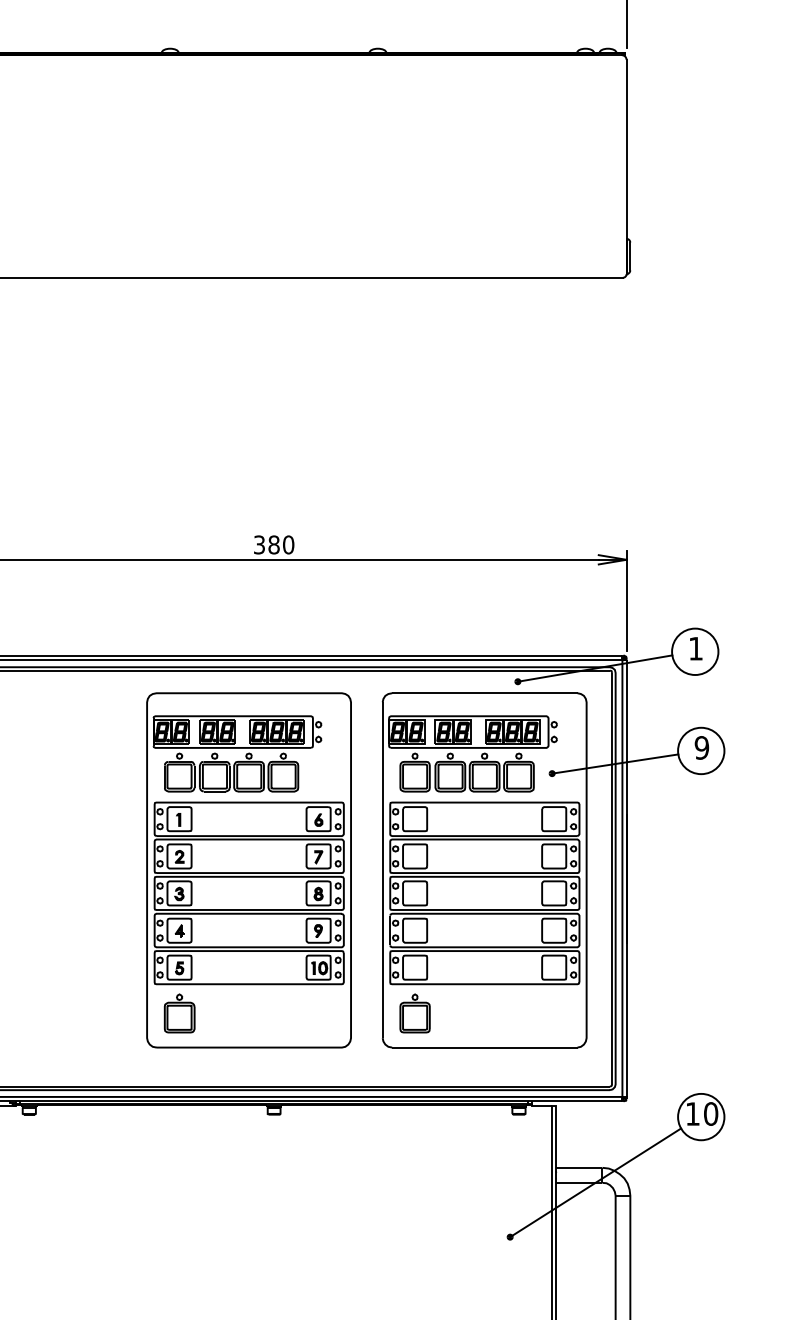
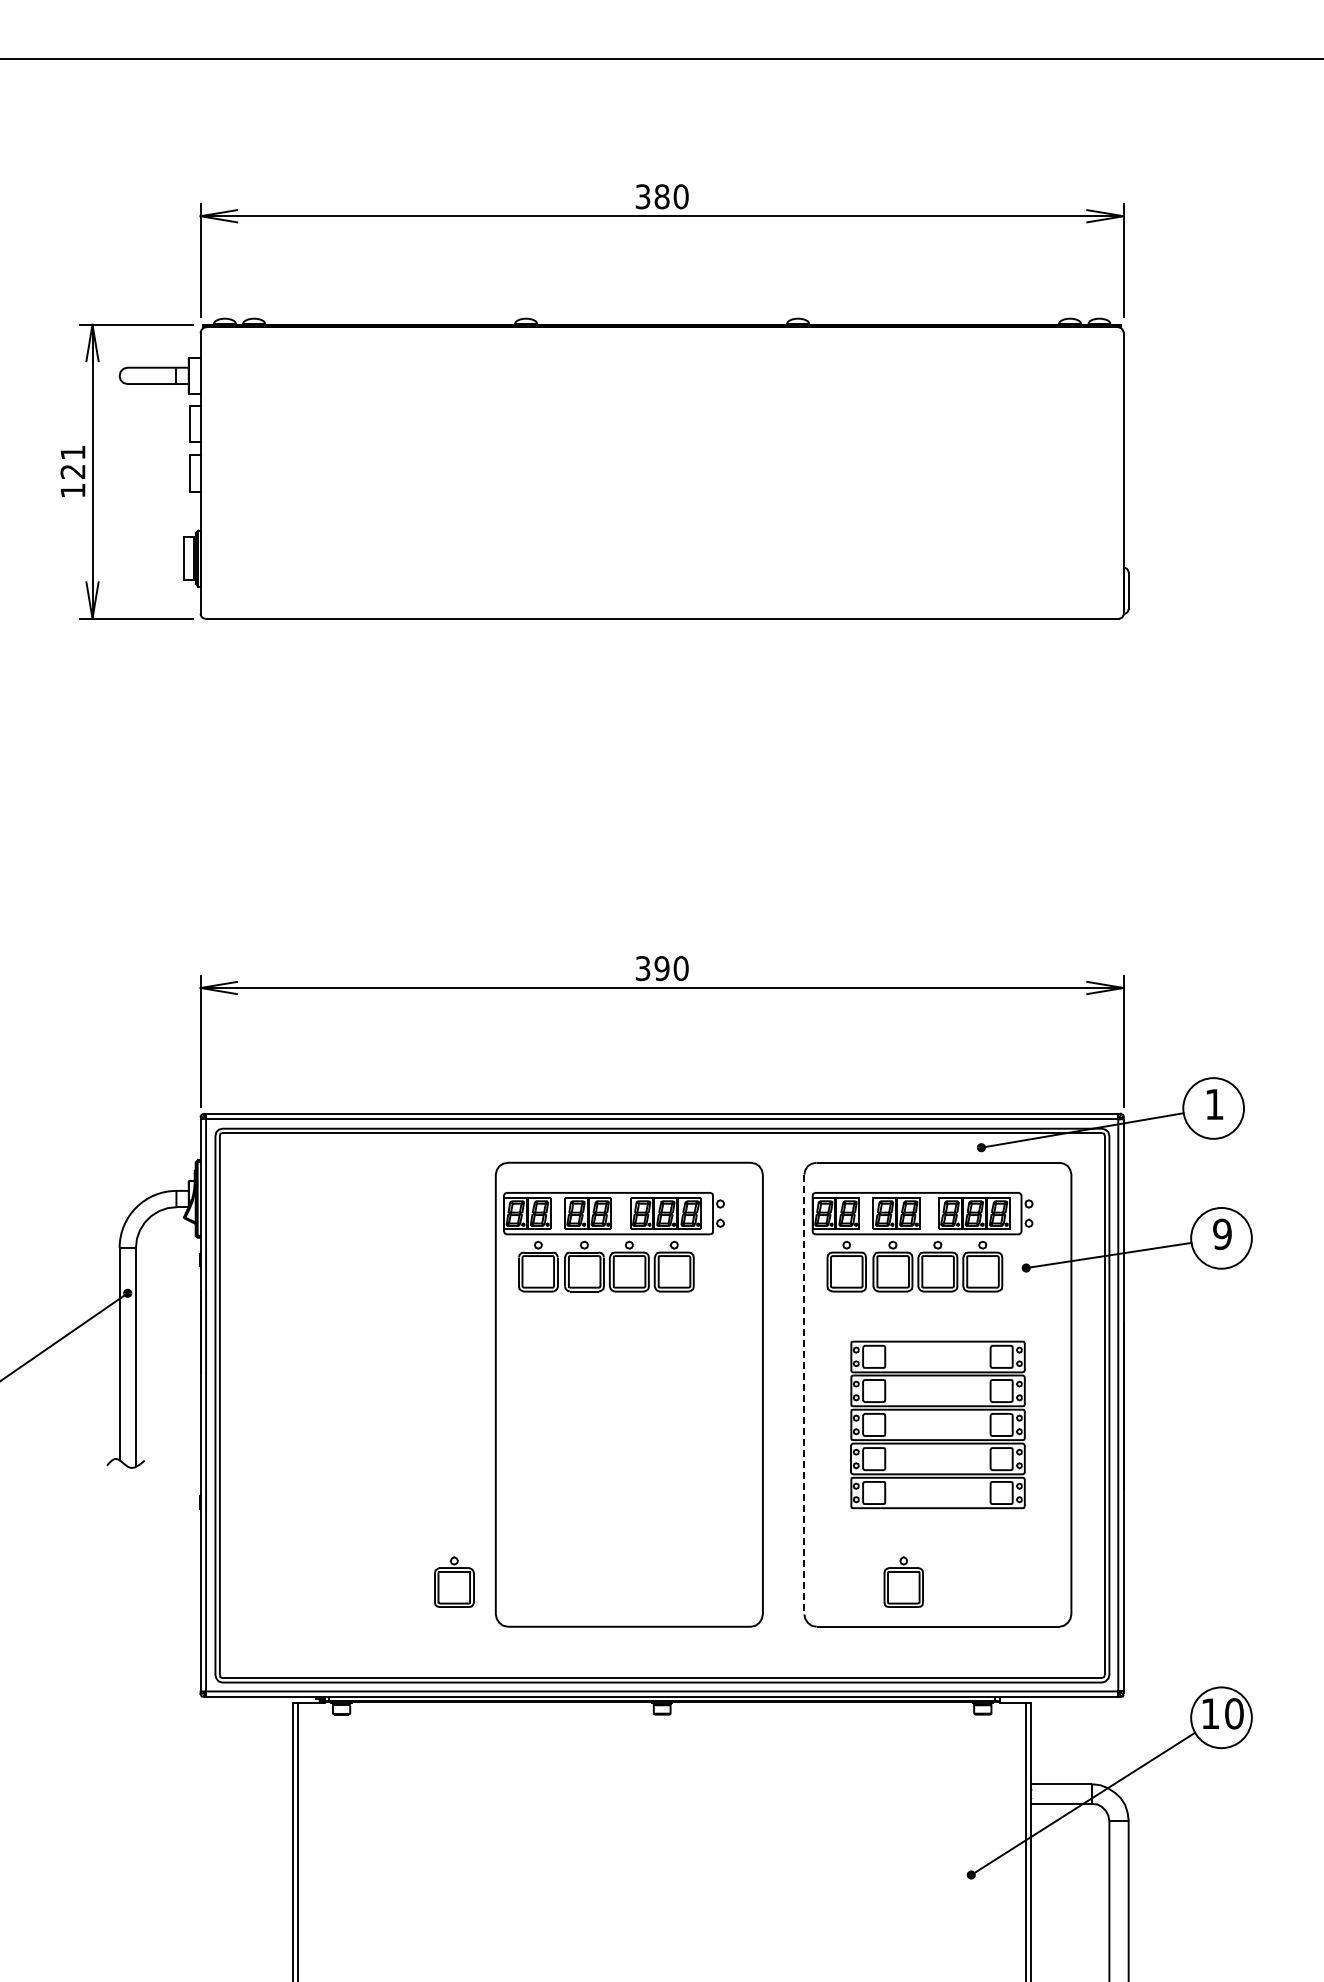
text: (273, 544) -> (661, 968), 380 -> 390
line: (382, 870) -> (804, 1394), solid -> dashed
part: (249, 893) -> (629, 1424), removed
part: (484, 893) -> (937, 1424), size x0.7
part: (179, 1012) -> (454, 1581), moved
part: (414, 1012) -> (903, 1581), moved

